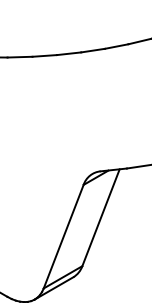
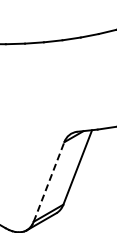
line: (64, 237) -> (49, 182), solid -> dashed

